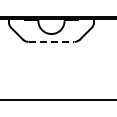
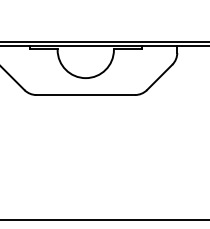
line: (51, 41) -> (85, 94), dashed -> solid

